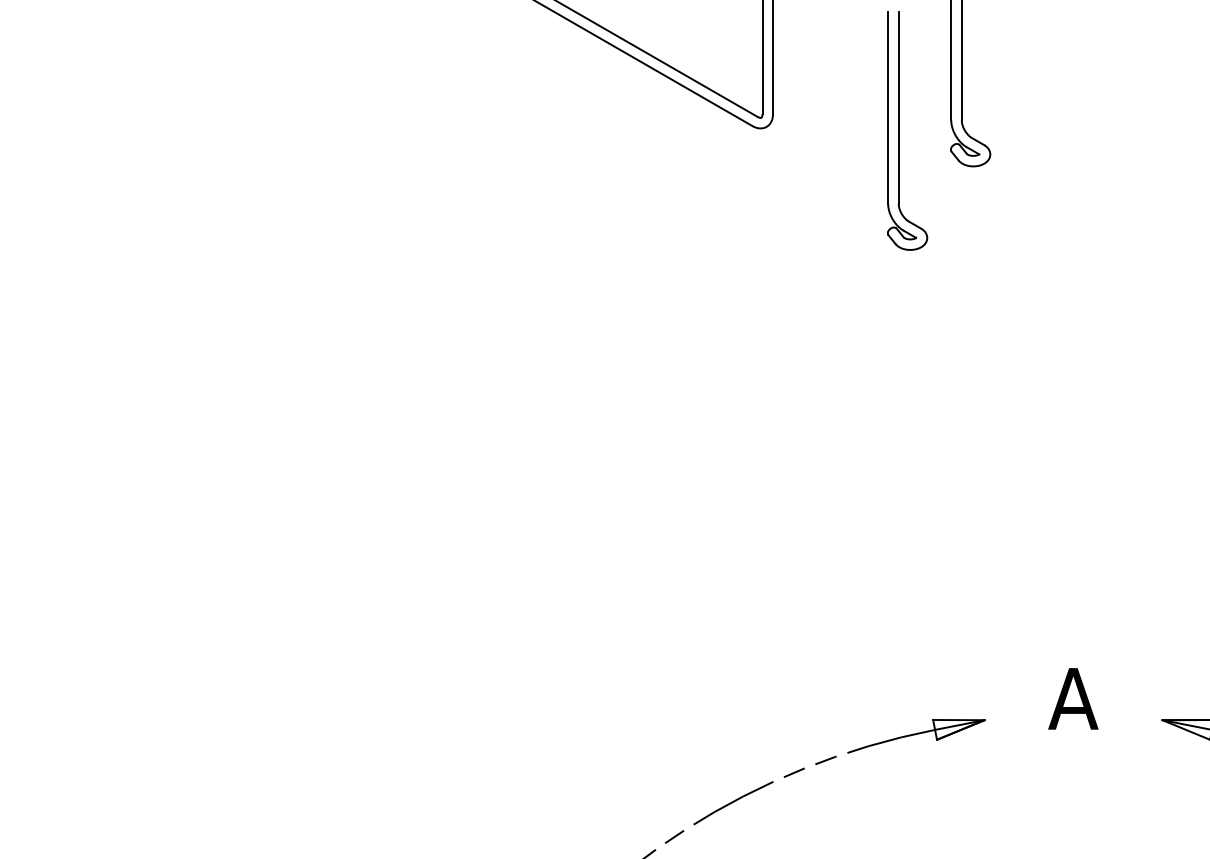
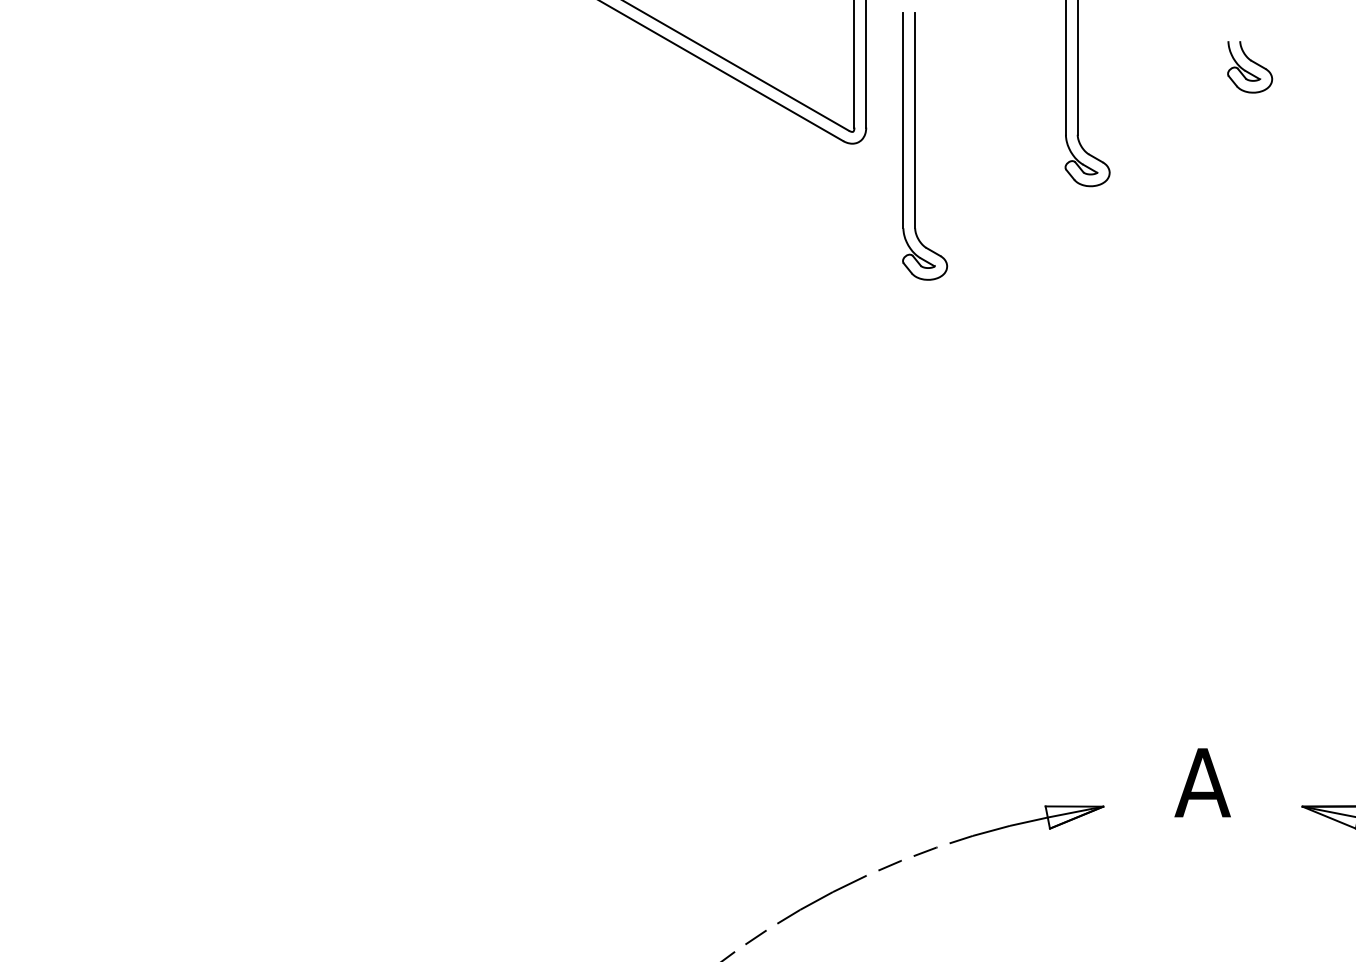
part: (1115, 60) -> (1249, 67), added
part: (899, 130) -> (916, 146), moved

